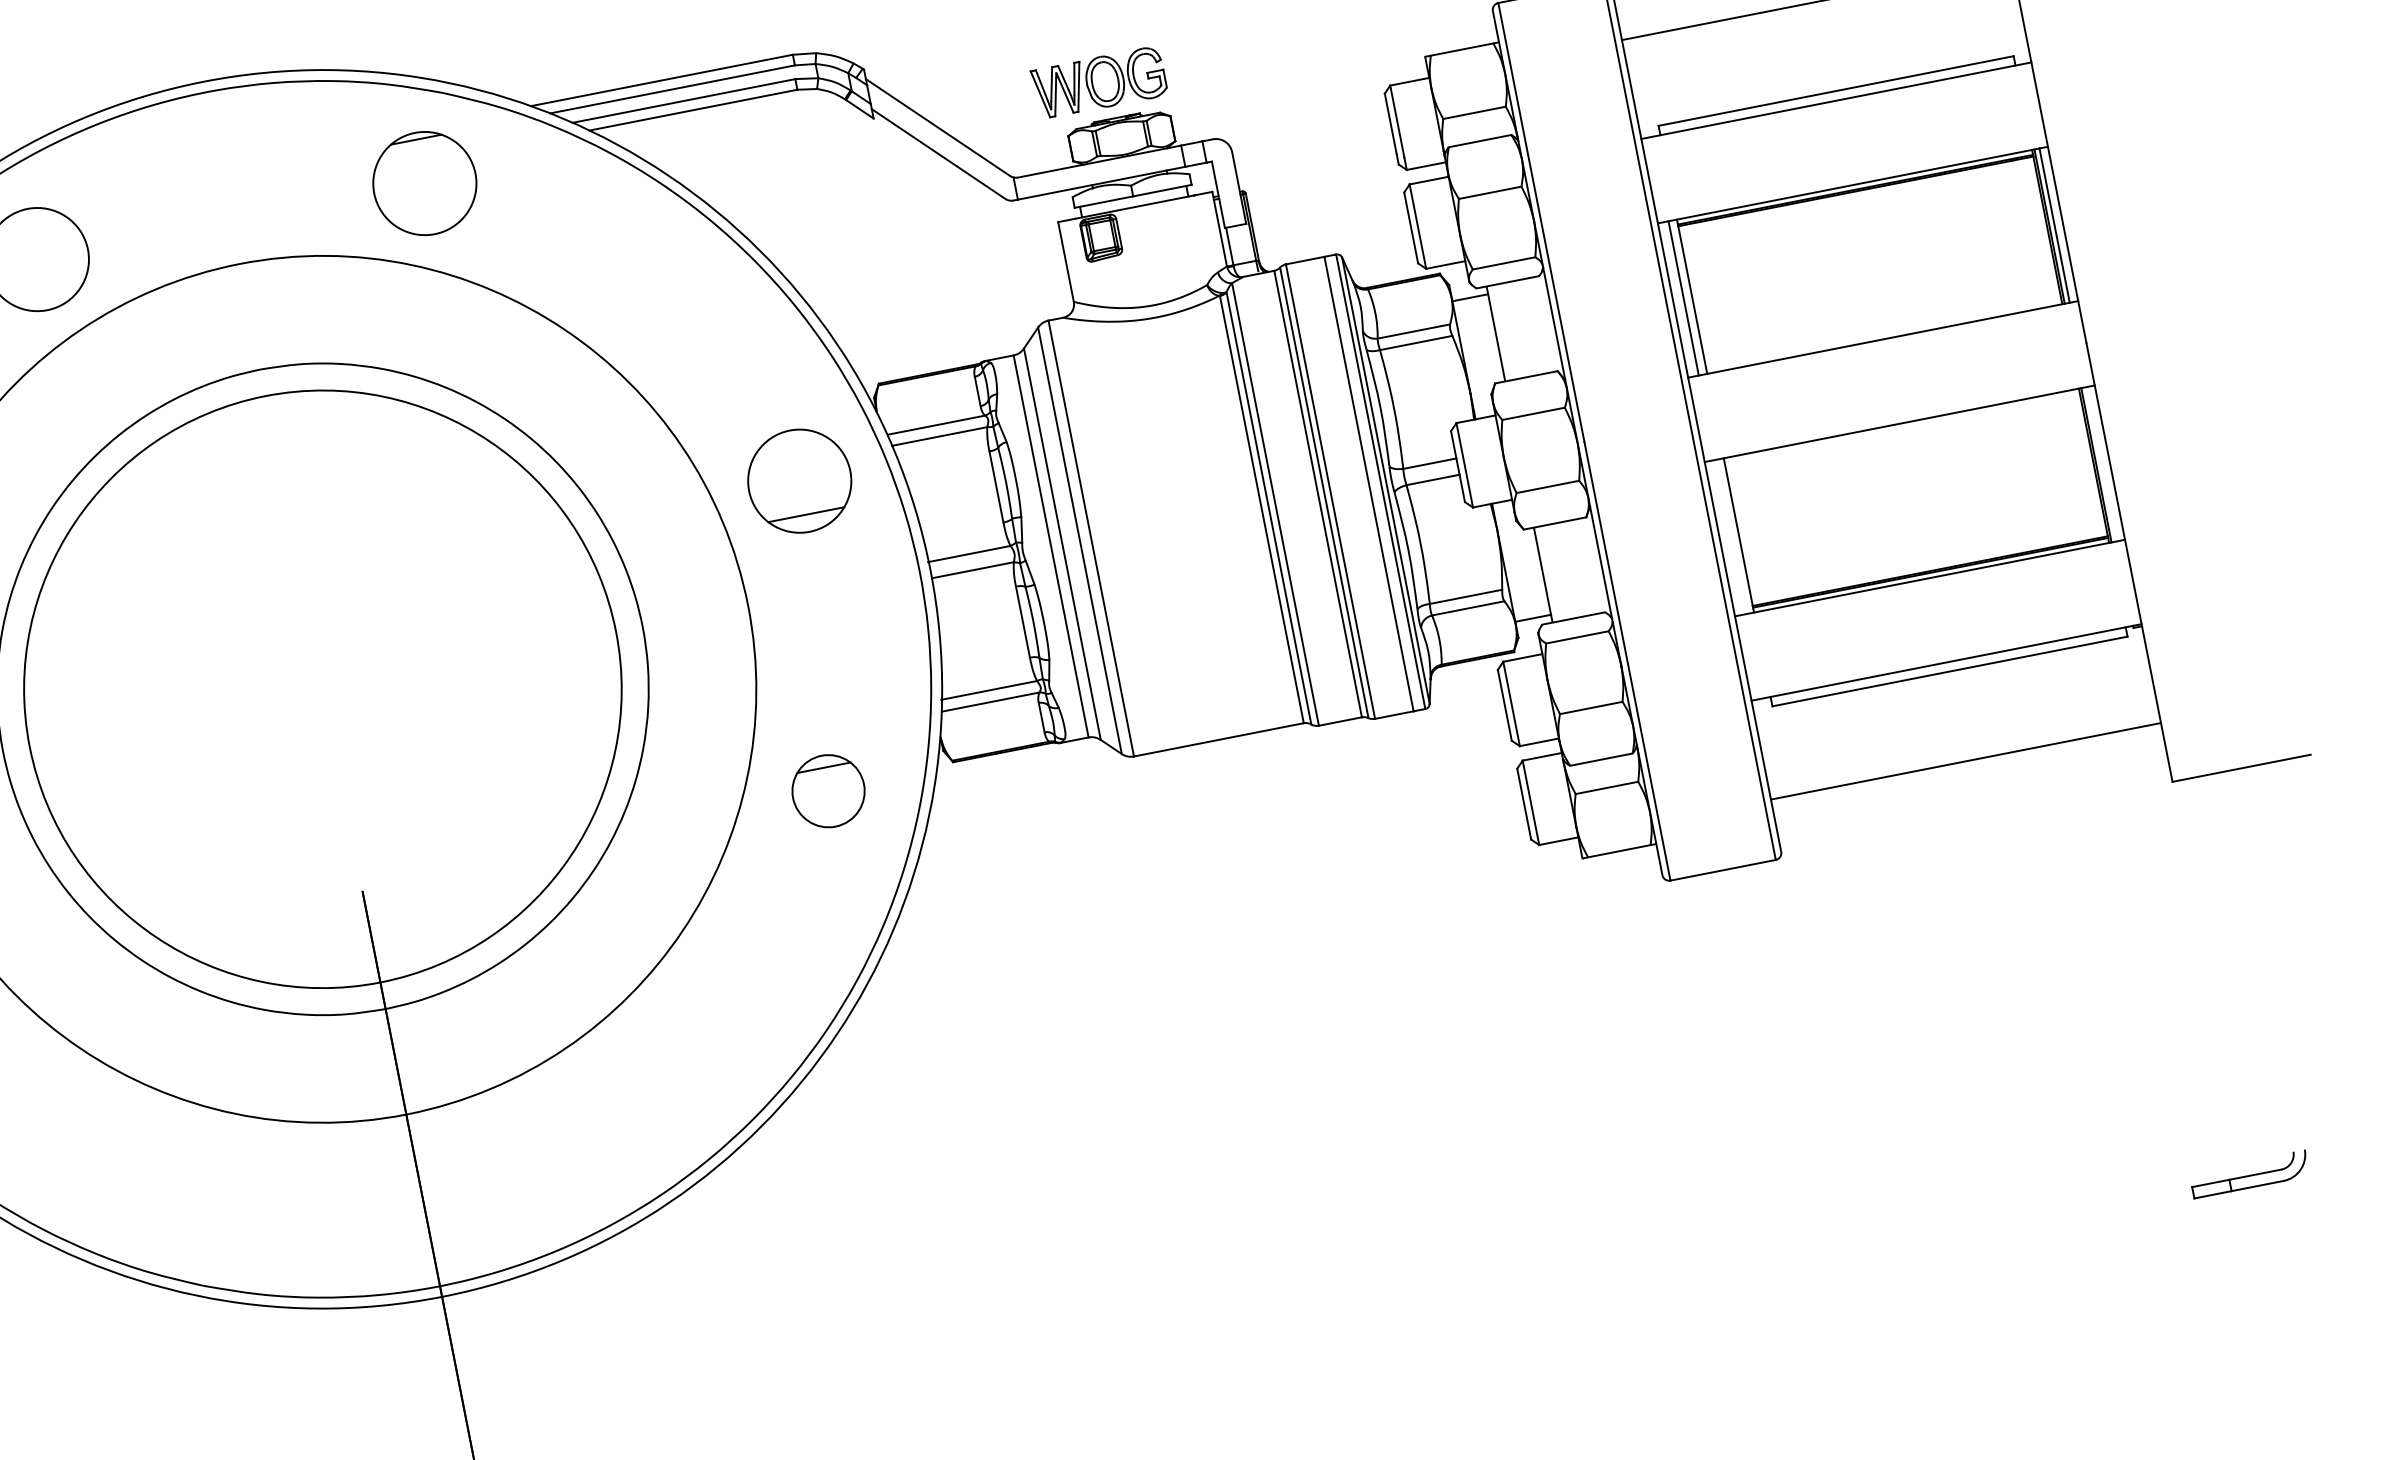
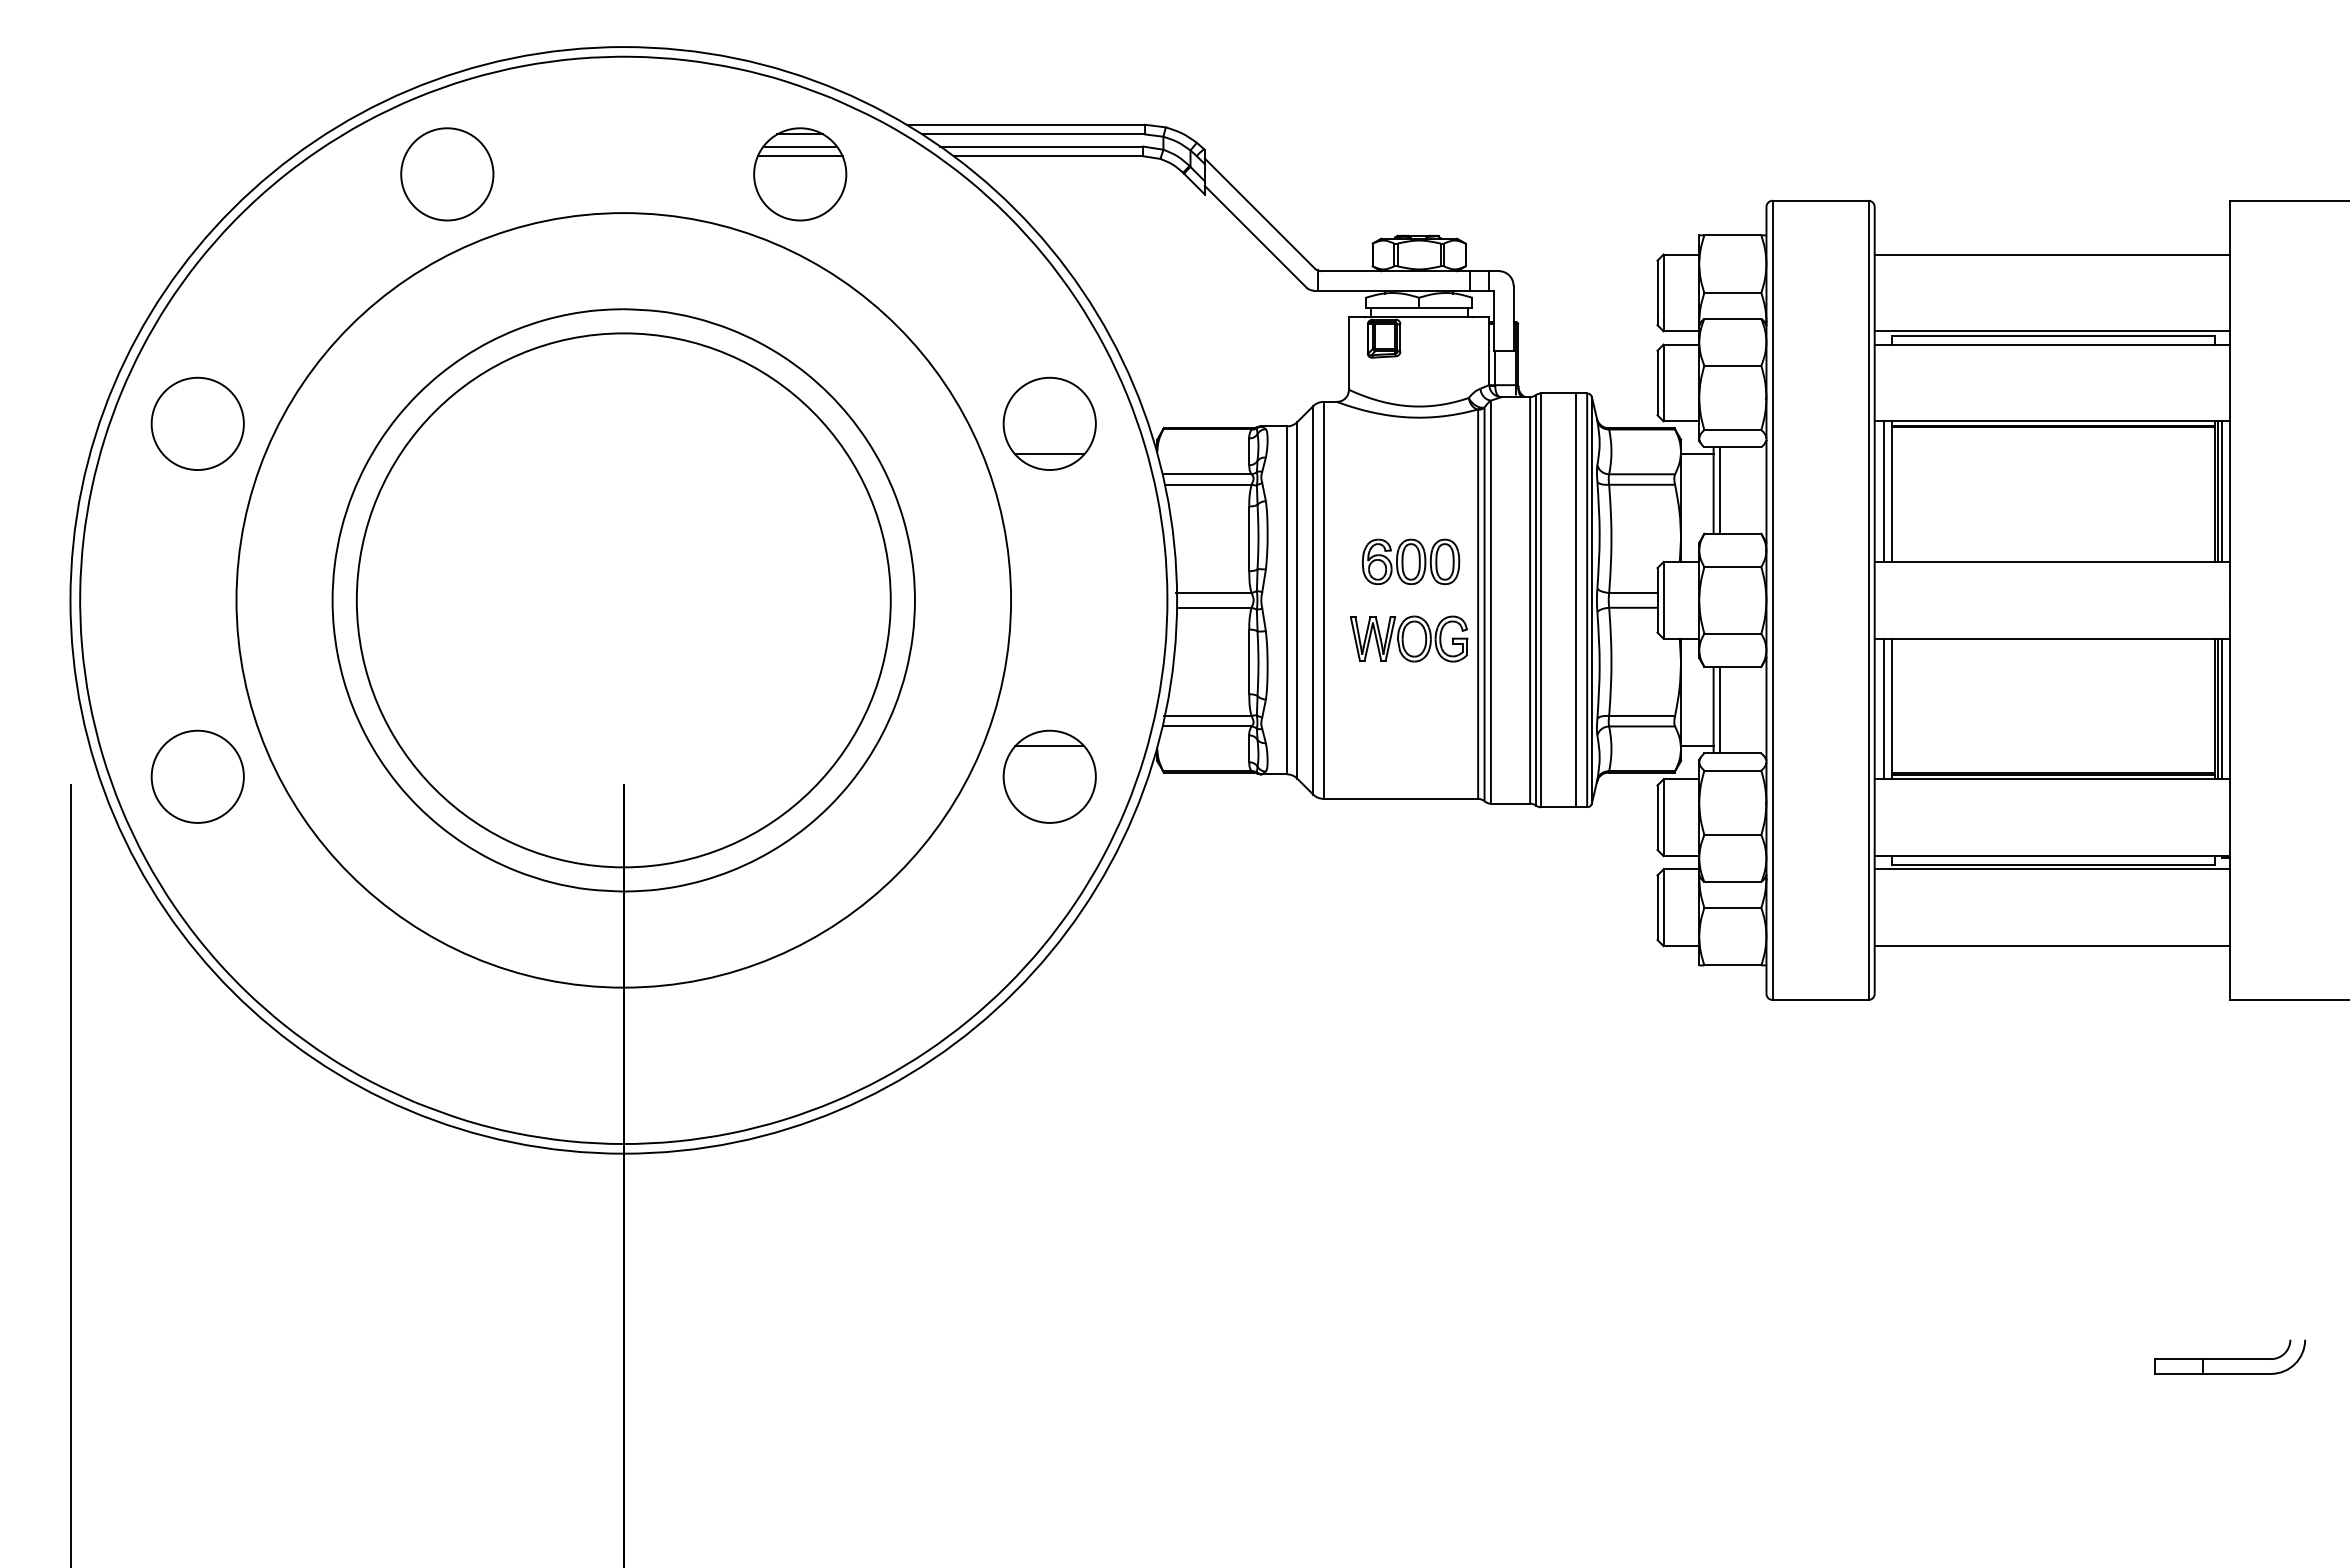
part: (1099, 82) -> (1409, 638), moved
line: (1832, 86) -> (2051, 331), added
line: (419, 152) -> (800, 146), added
line: (420, 164) -> (799, 156), added
line: (1502, 332) -> (1719, 490), added
line: (2101, 463) -> (2222, 708), added
part: (1179, 476) -> (1411, 561), added
part: (799, 480) -> (1049, 423), moved
line: (1730, 536) -> (1884, 708), added
line: (1549, 573) -> (1719, 709), added
line: (1948, 677) -> (2051, 869), added
part: (828, 791) -> (1049, 776), size x1.43
part: (2248, 1173) -> (2229, 1356), size x1.43

